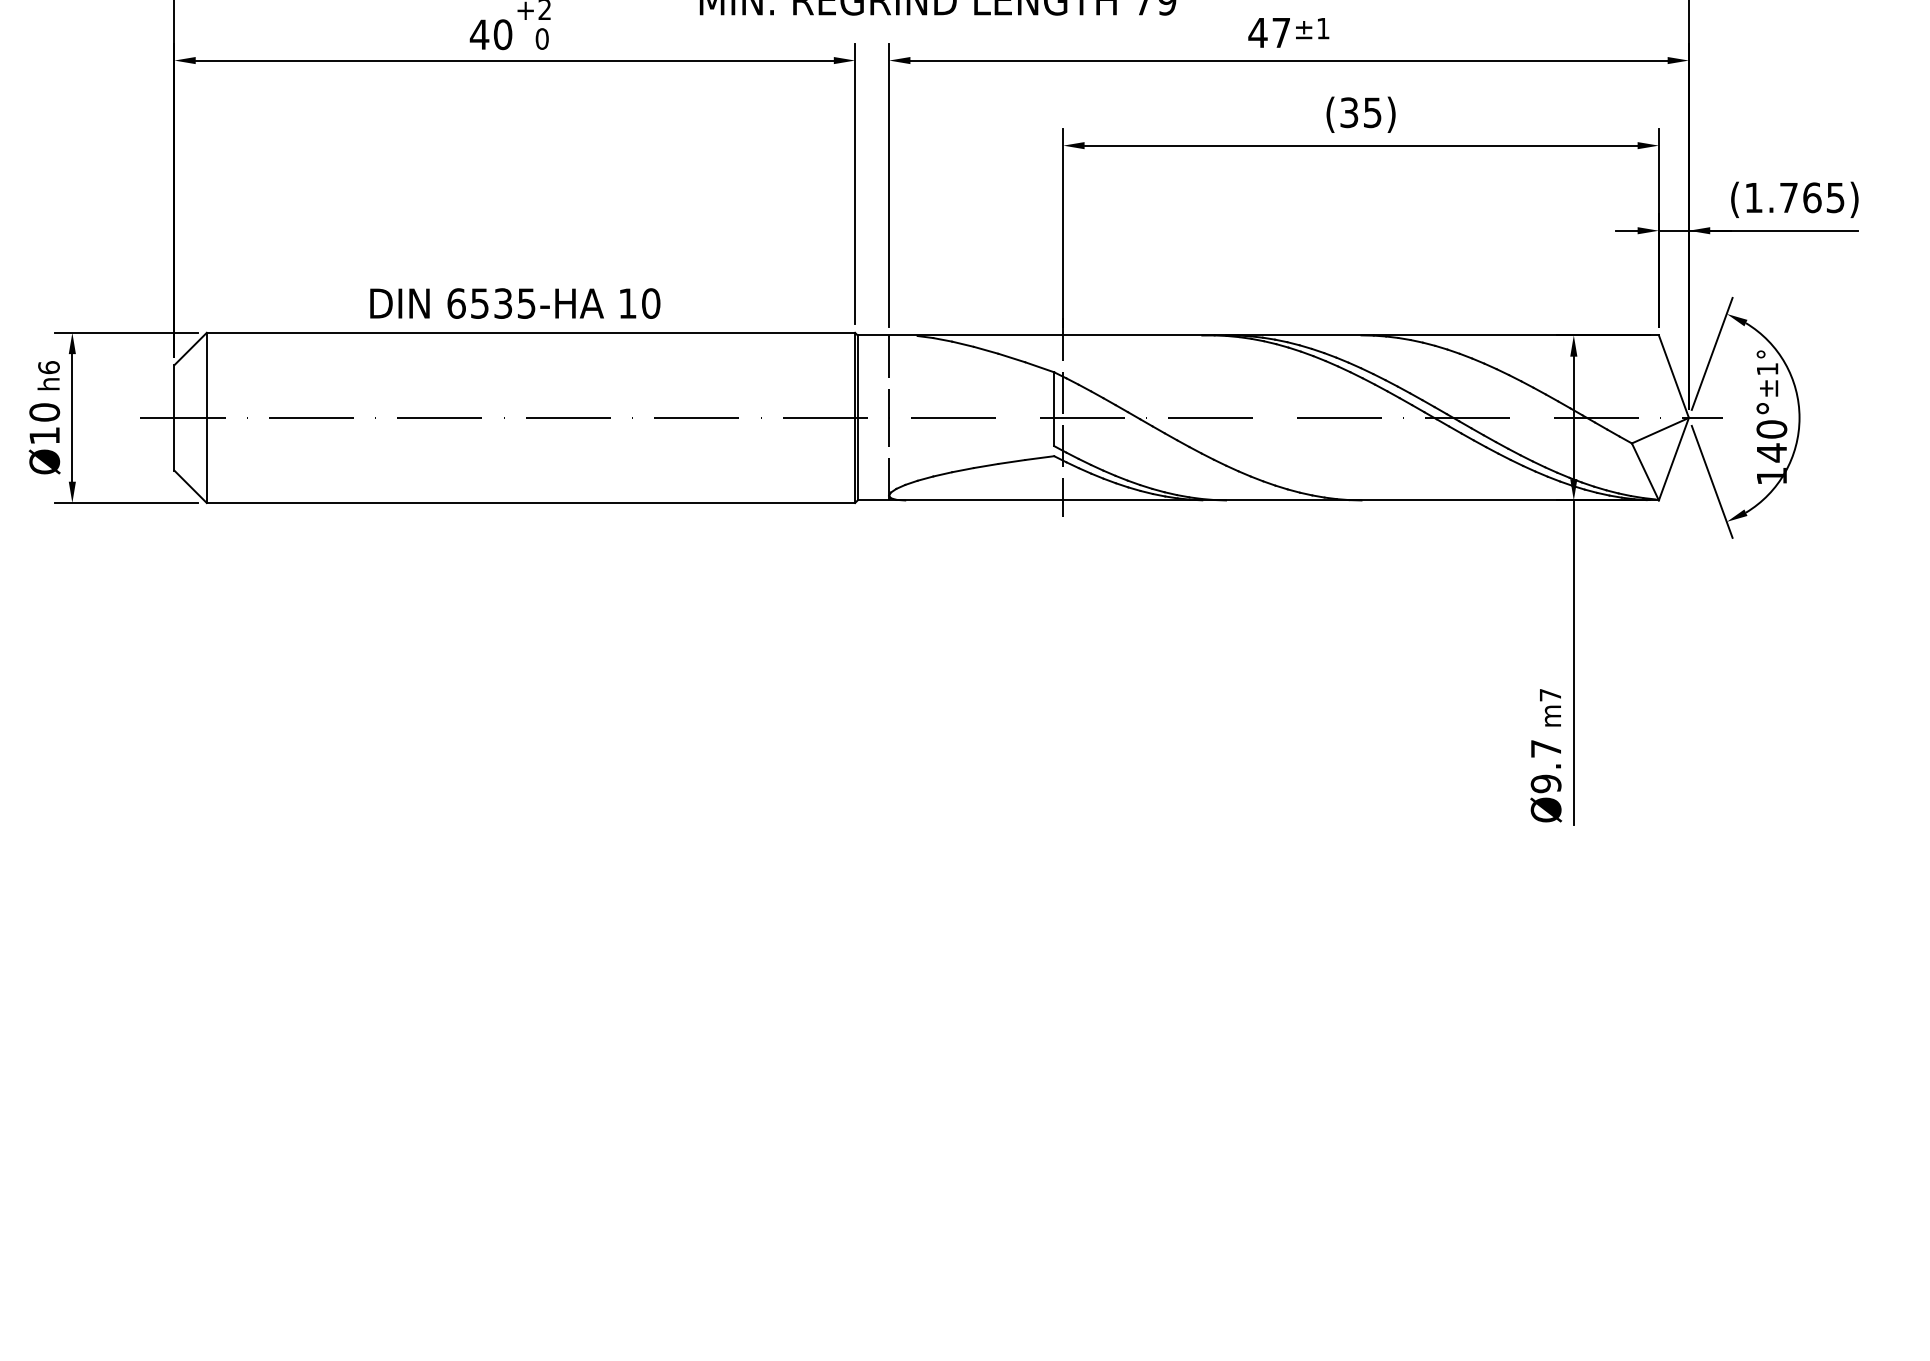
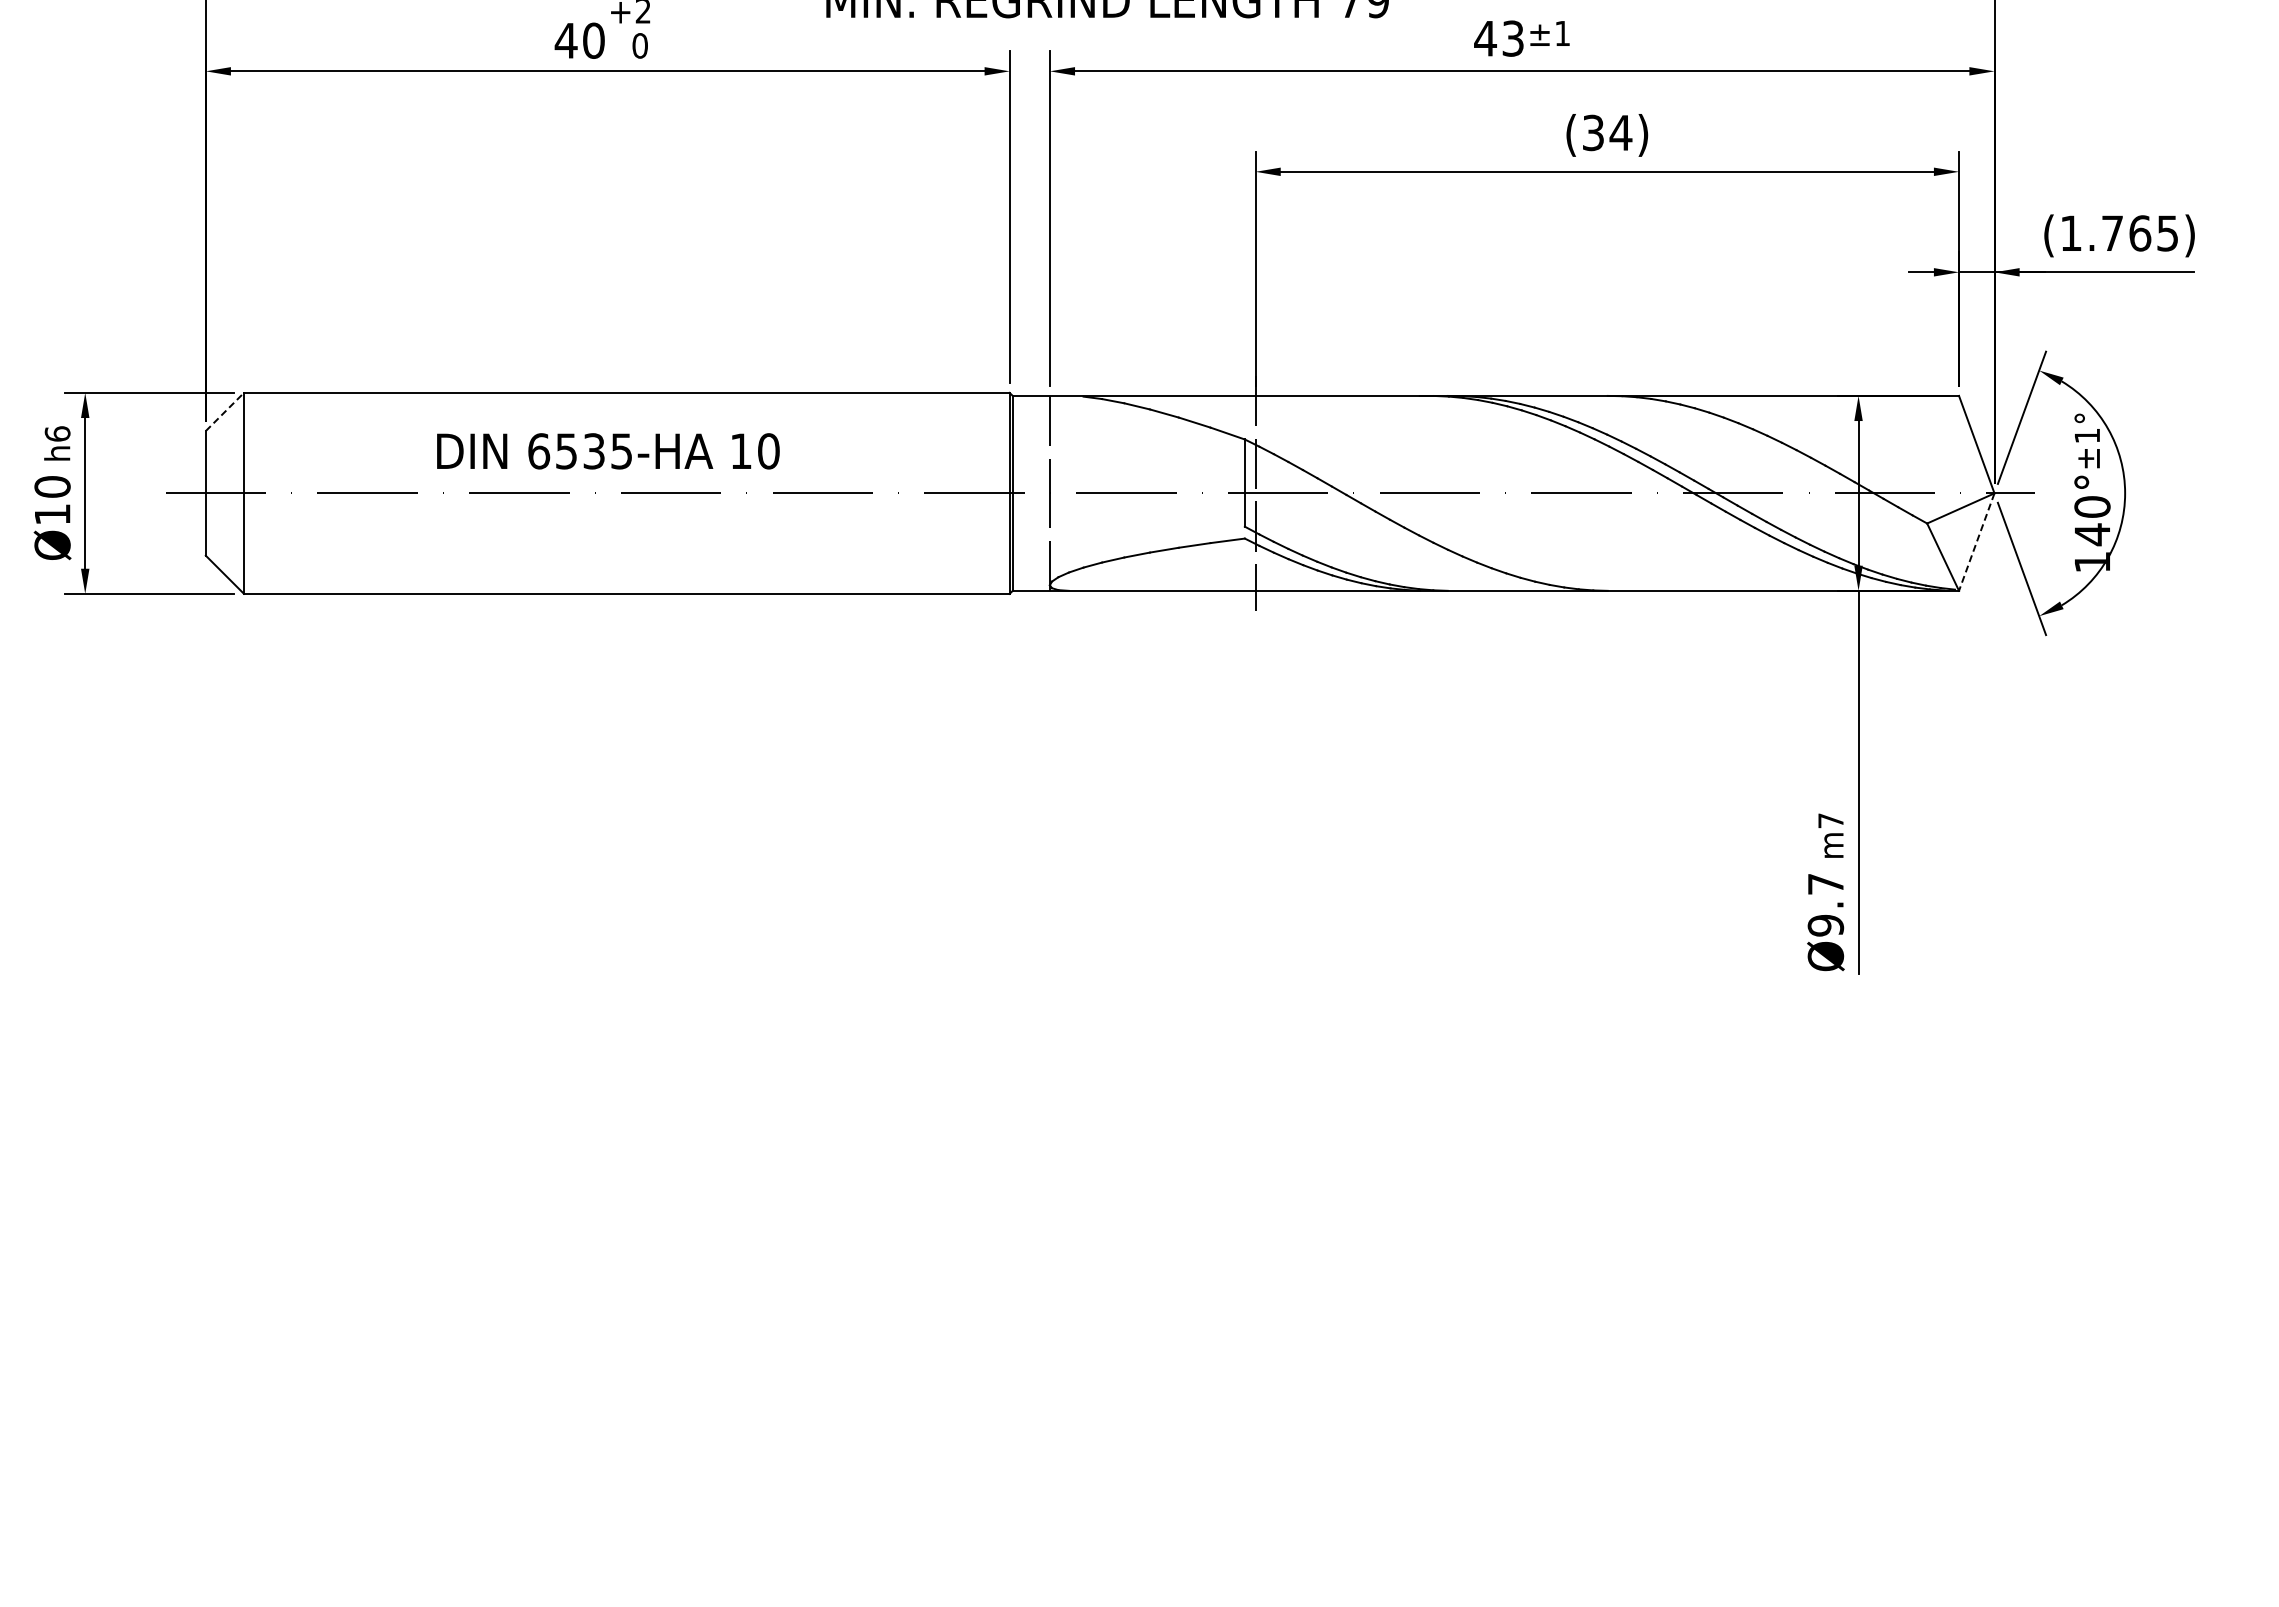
text: (1280, 32) -> (1512, 38), 47 -> 43
text: (1372, 113) -> (1620, 133), (35) -> (34)
text: (515, 303) -> (608, 451), moved
line: (191, 348) -> (225, 411), solid -> dashed
line: (1673, 459) -> (1976, 542), solid -> dashed

